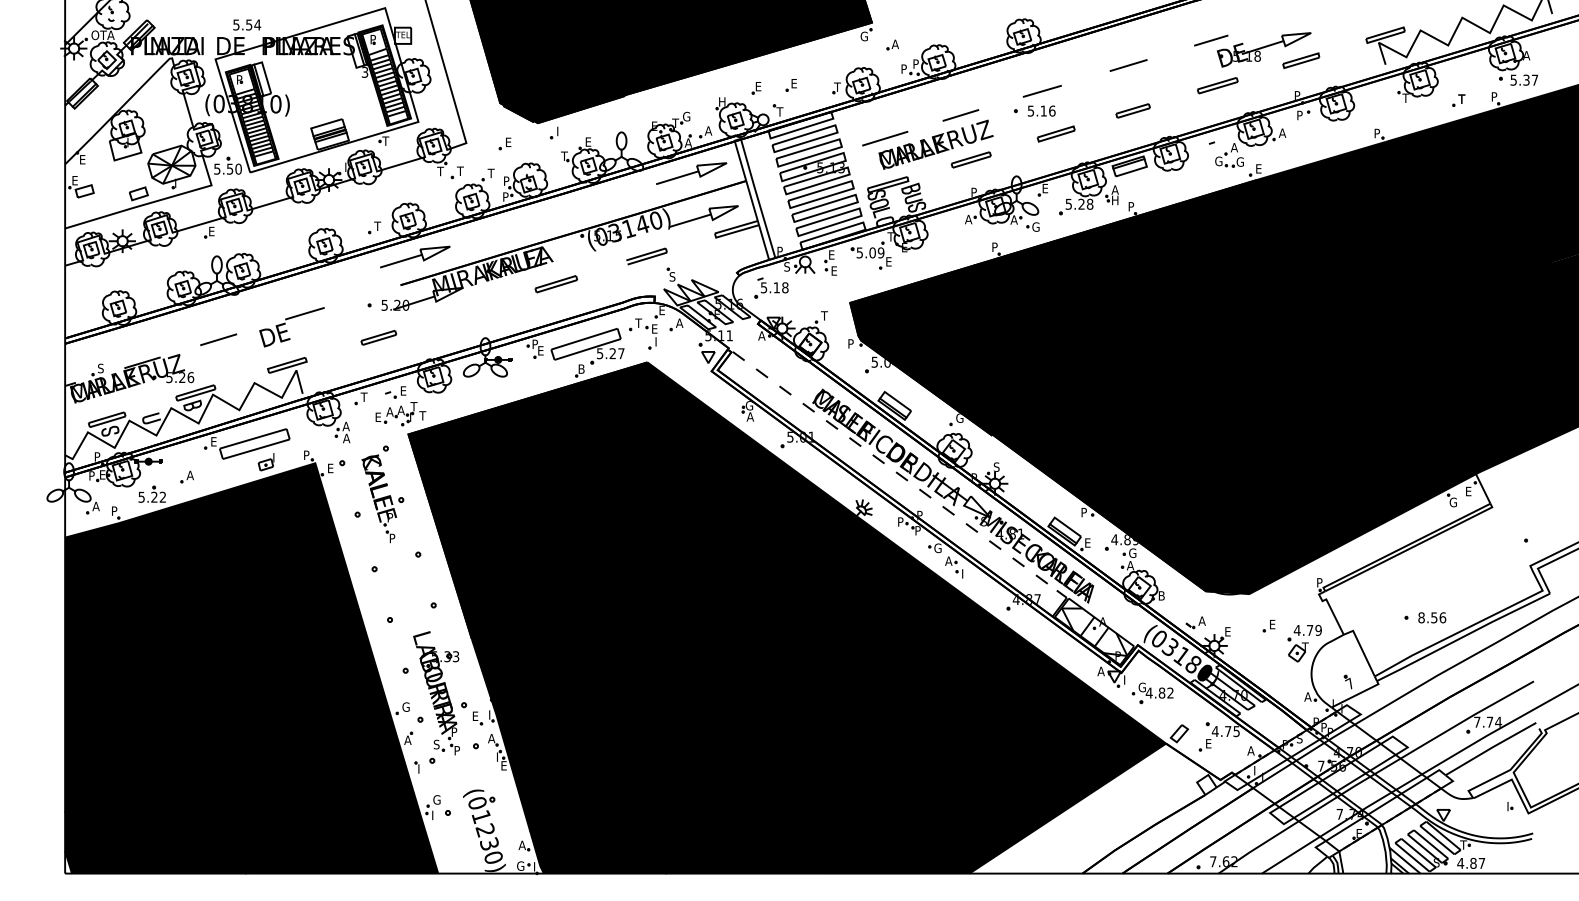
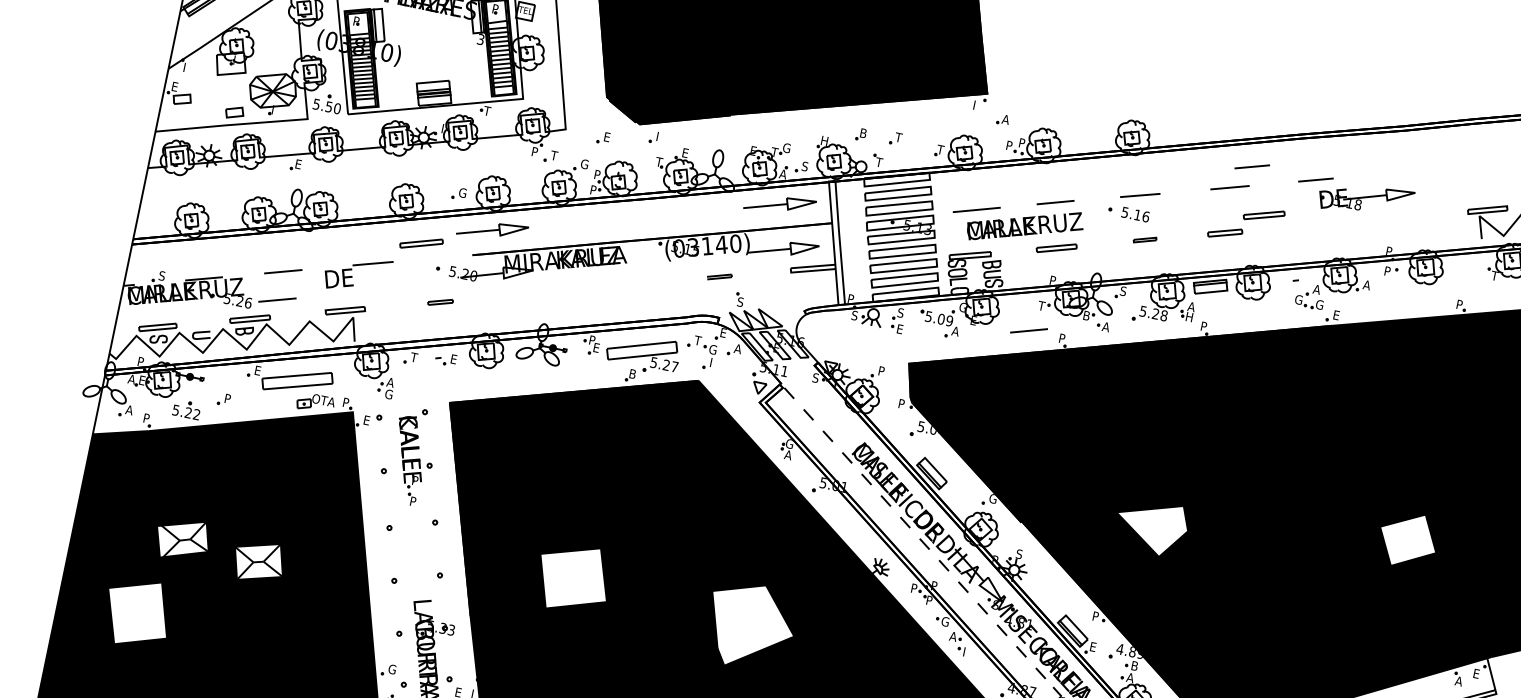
text: (863, 36) -> (976, 105), G -> I
line: (1146, 40) -> (1252, 166), added
part: (1301, 60) -> (1400, 217), removed
text: (793, 83) -> (898, 137), E -> T
part: (1217, 85) -> (1263, 215), moved
text: (760, 86) -> (865, 133), E -> B
text: (708, 130) -> (805, 166), A -> S
part: (1055, 133) -> (1144, 239), size x0.6
text: (83, 159) -> (187, 67), E -> I
text: (440, 171) -> (534, 151), T -> P
text: (491, 173) -> (584, 164), T -> G
text: (1045, 188) -> (1123, 291), E -> S
text: (968, 219) -> (1041, 306), A -> T
text: (1013, 219) -> (1086, 315), A -> B
text: (378, 226) -> (462, 193), T -> G
text: (1035, 226) -> (1106, 326), G -> A
text: (891, 236) -> (963, 307), T -> G
line: (960, 246) -> (1028, 330), added
text: (831, 254) -> (900, 312), E -> S
part: (646, 256) -> (719, 276), size x0.6
text: (888, 261) -> (955, 330), E -> A
part: (556, 284) -> (421, 243), moved
part: (771, 287) -> (835, 332), removed
text: (824, 315) -> (881, 370), T -> P
text: (654, 328) -> (712, 349), E -> G
text: (761, 335) -> (815, 377), A -> S
part: (378, 337) -> (440, 301), size x0.7
line: (218, 368) -> (277, 299), added
fill: (1374, 374) -> (1408, 540), removed
fill: (1120, 413) -> (1151, 526), removed
part: (400, 414) -> (446, 381), removed
text: (346, 438) -> (388, 394), A -> G
text: (283, 457) -> (322, 400), I -> OTA
text: (91, 475) -> (131, 378), P -> A
text: (189, 475) -> (227, 398), A -> P
text: (1452, 502) -> (1458, 681), G -> A
text: (1132, 553) -> (1134, 666), G -> B
fill: (564, 581) -> (572, 578), removed
fill: (748, 592) -> (750, 626), removed
fill: (174, 622) -> (182, 539), removed
fill: (253, 628) -> (258, 561), removed
fill: (145, 703) -> (137, 613), removed

